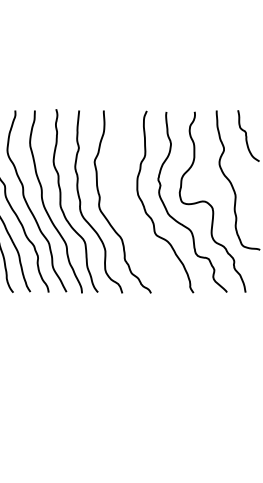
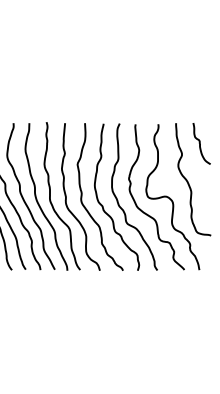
curve: (126, 212) -> (103, 205), added

